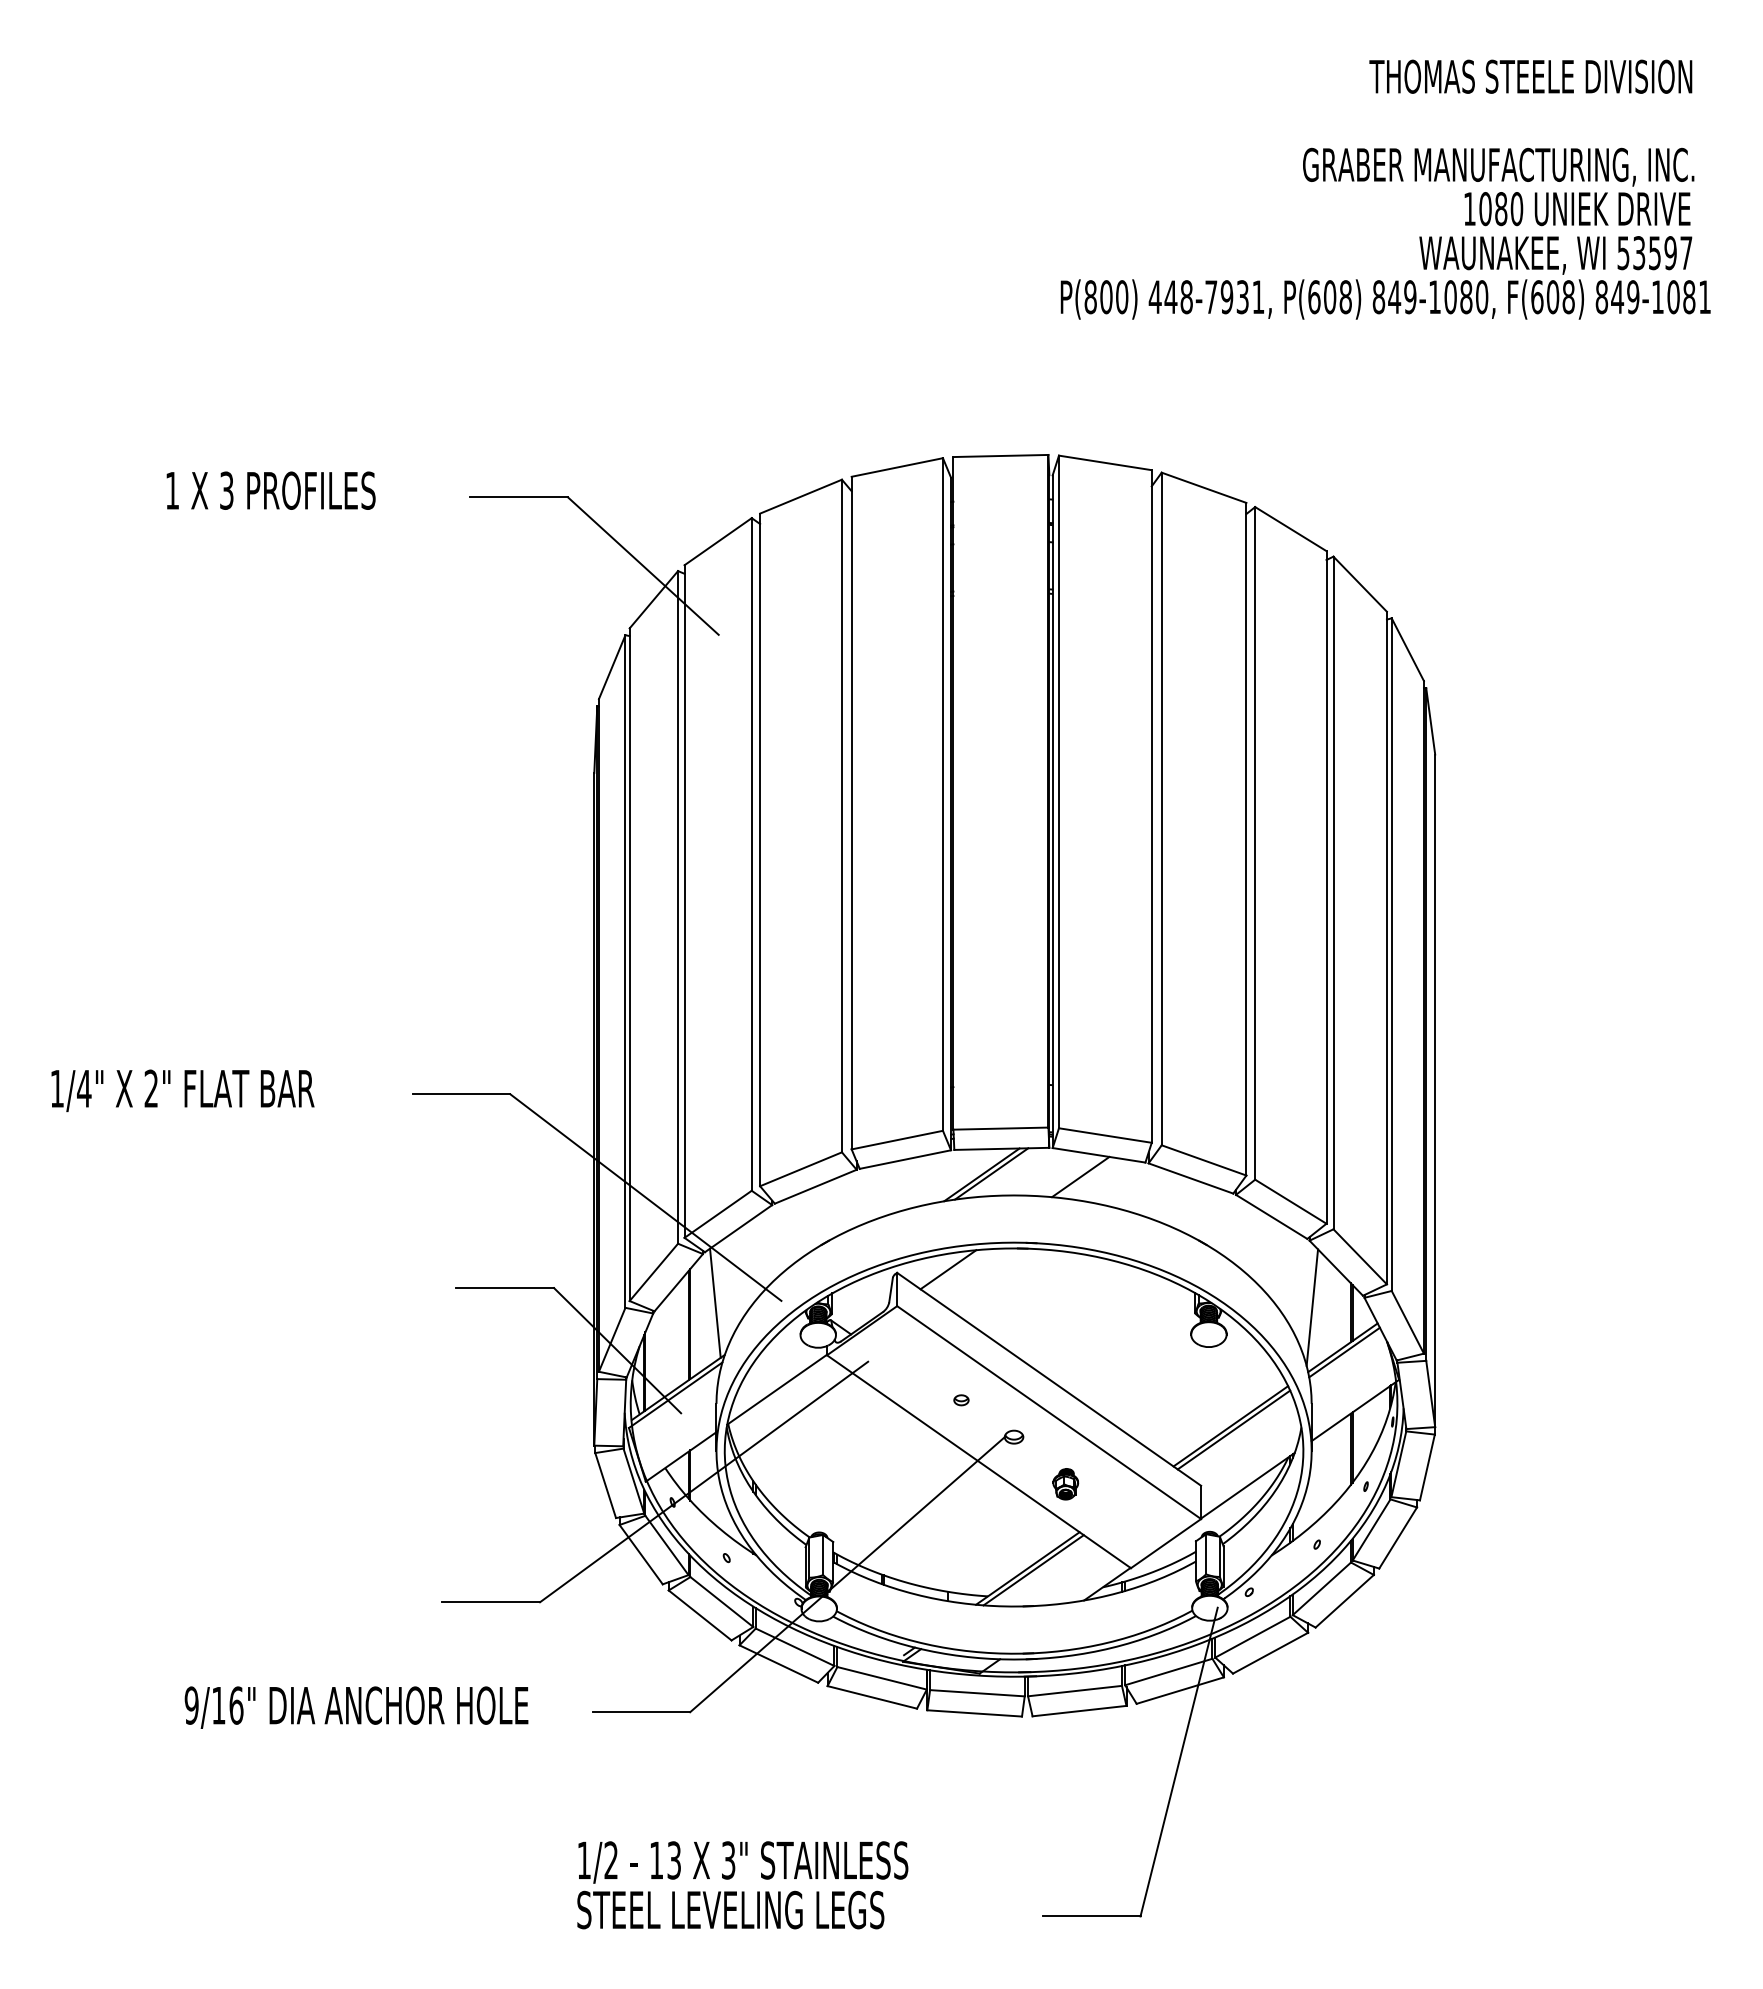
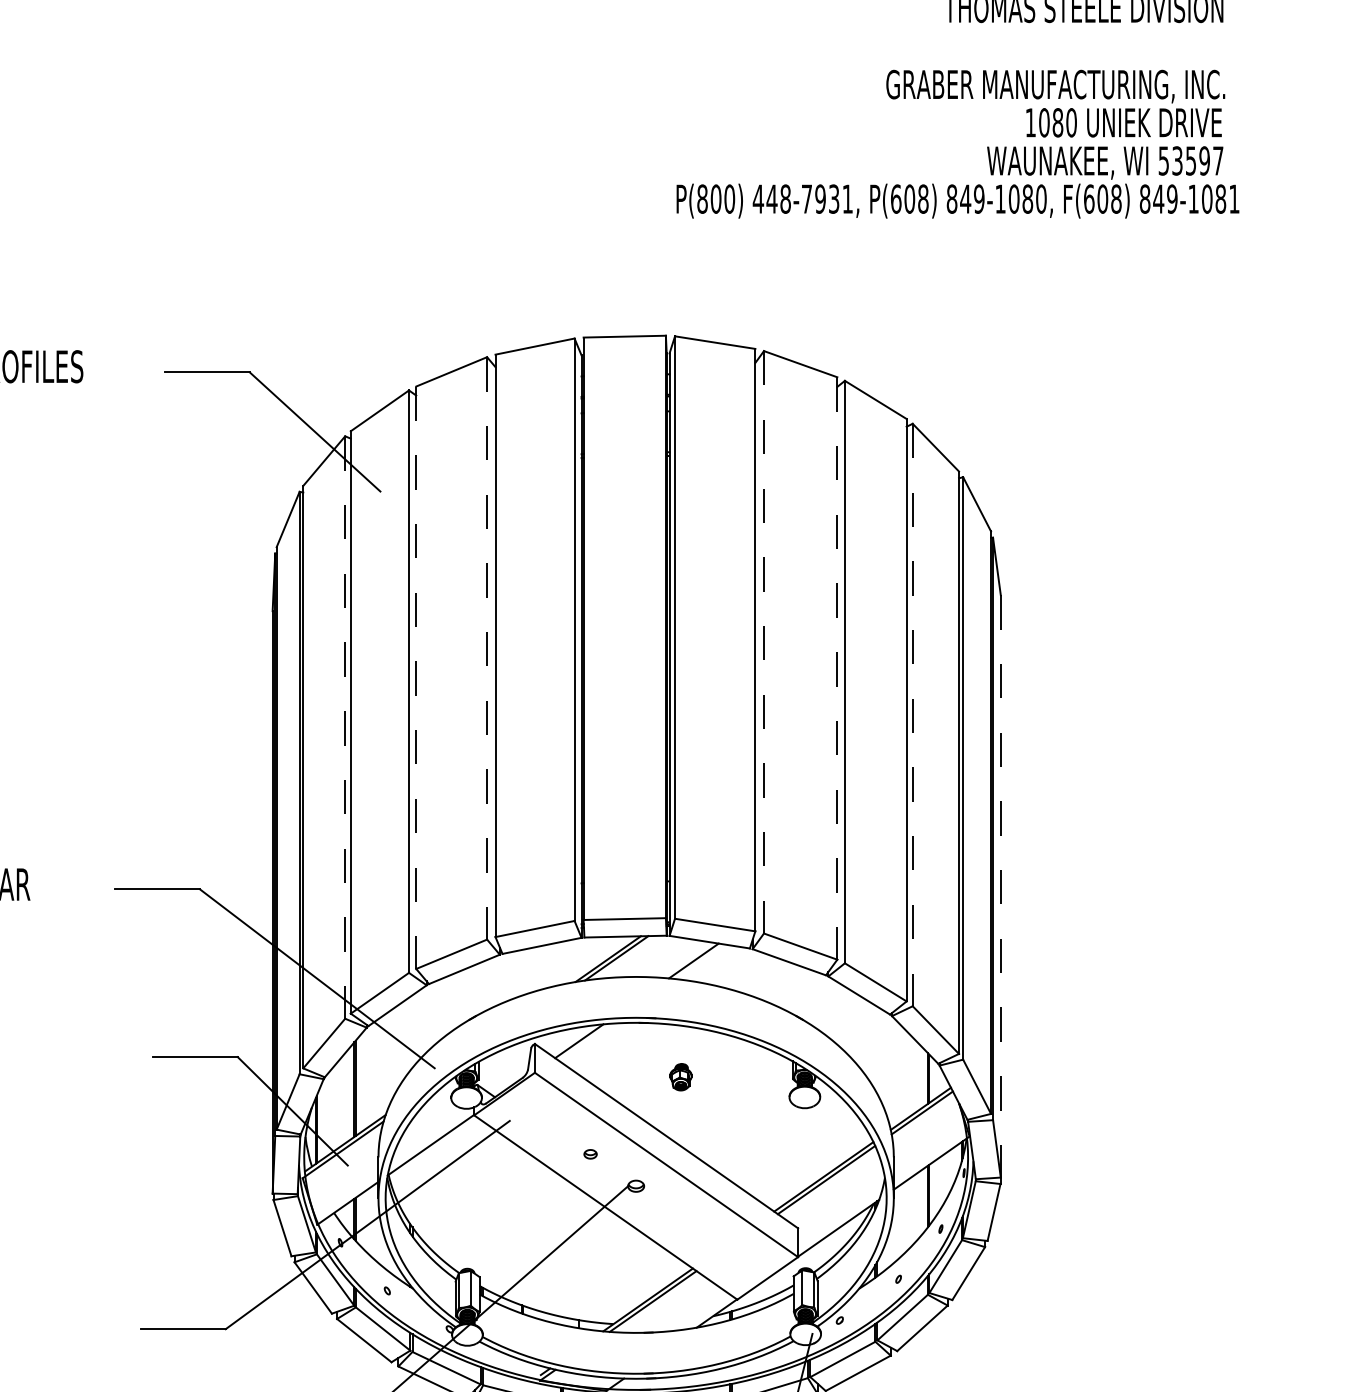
line: (1161, 809) -> (763, 642), solid -> dashed
line: (841, 816) -> (486, 648), solid -> dashed
line: (1246, 839) -> (837, 668), solid -> dashed
line: (760, 850) -> (416, 678), solid -> dashed
line: (1333, 893) -> (912, 715), solid -> dashed
line: (678, 907) -> (345, 727), solid -> dashed
line: (1435, 1091) -> (1001, 886), solid -> dashed
line: (715, 1302) -> (377, 1069), removed
line: (1312, 1307) -> (894, 1073), removed
part: (1065, 1484) -> (680, 1077), moved

